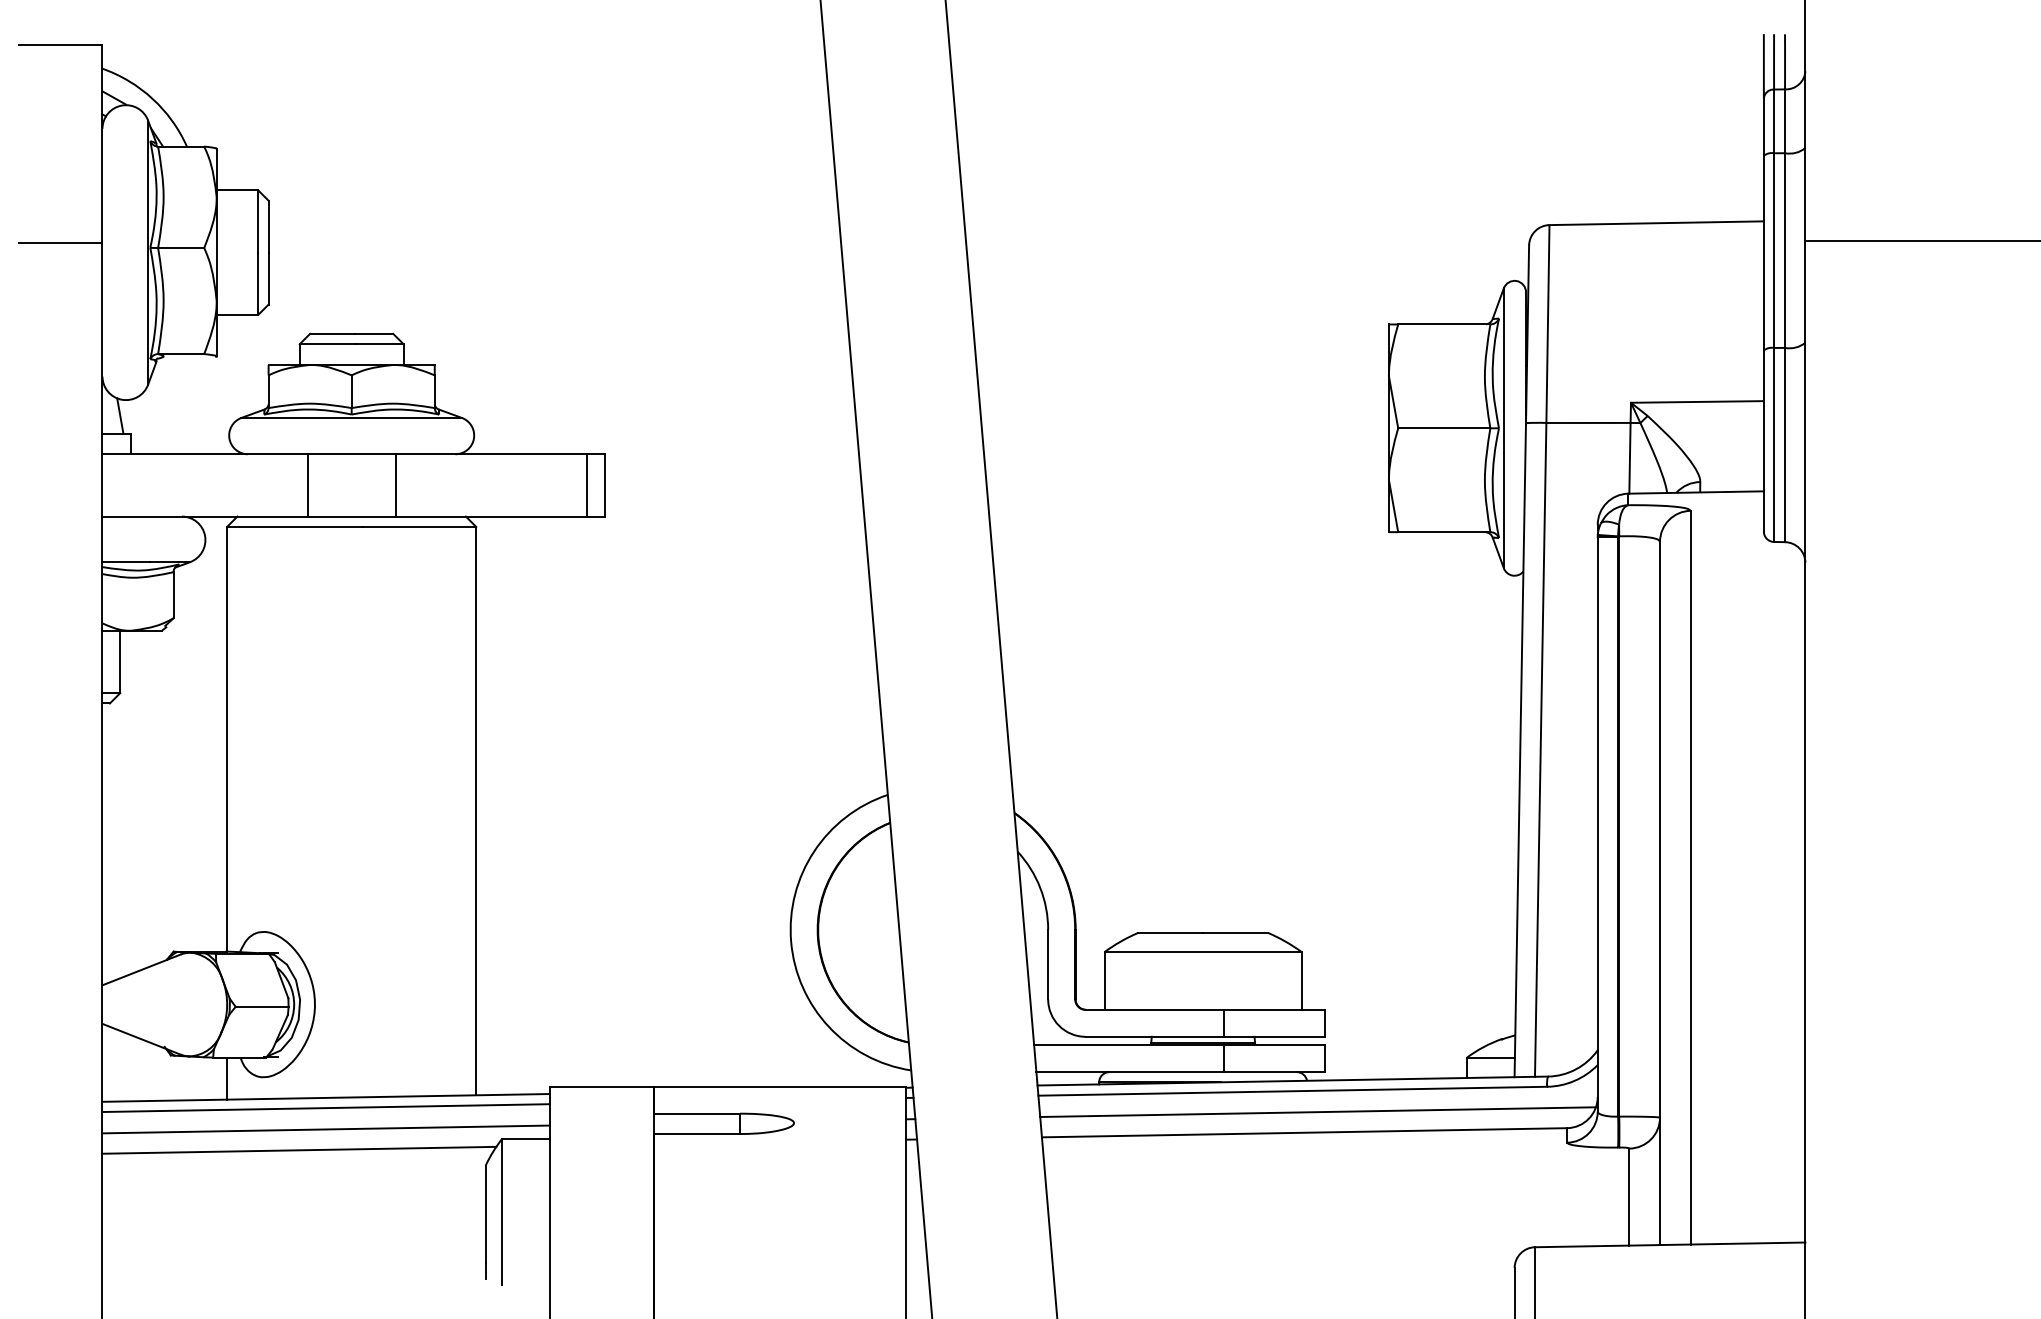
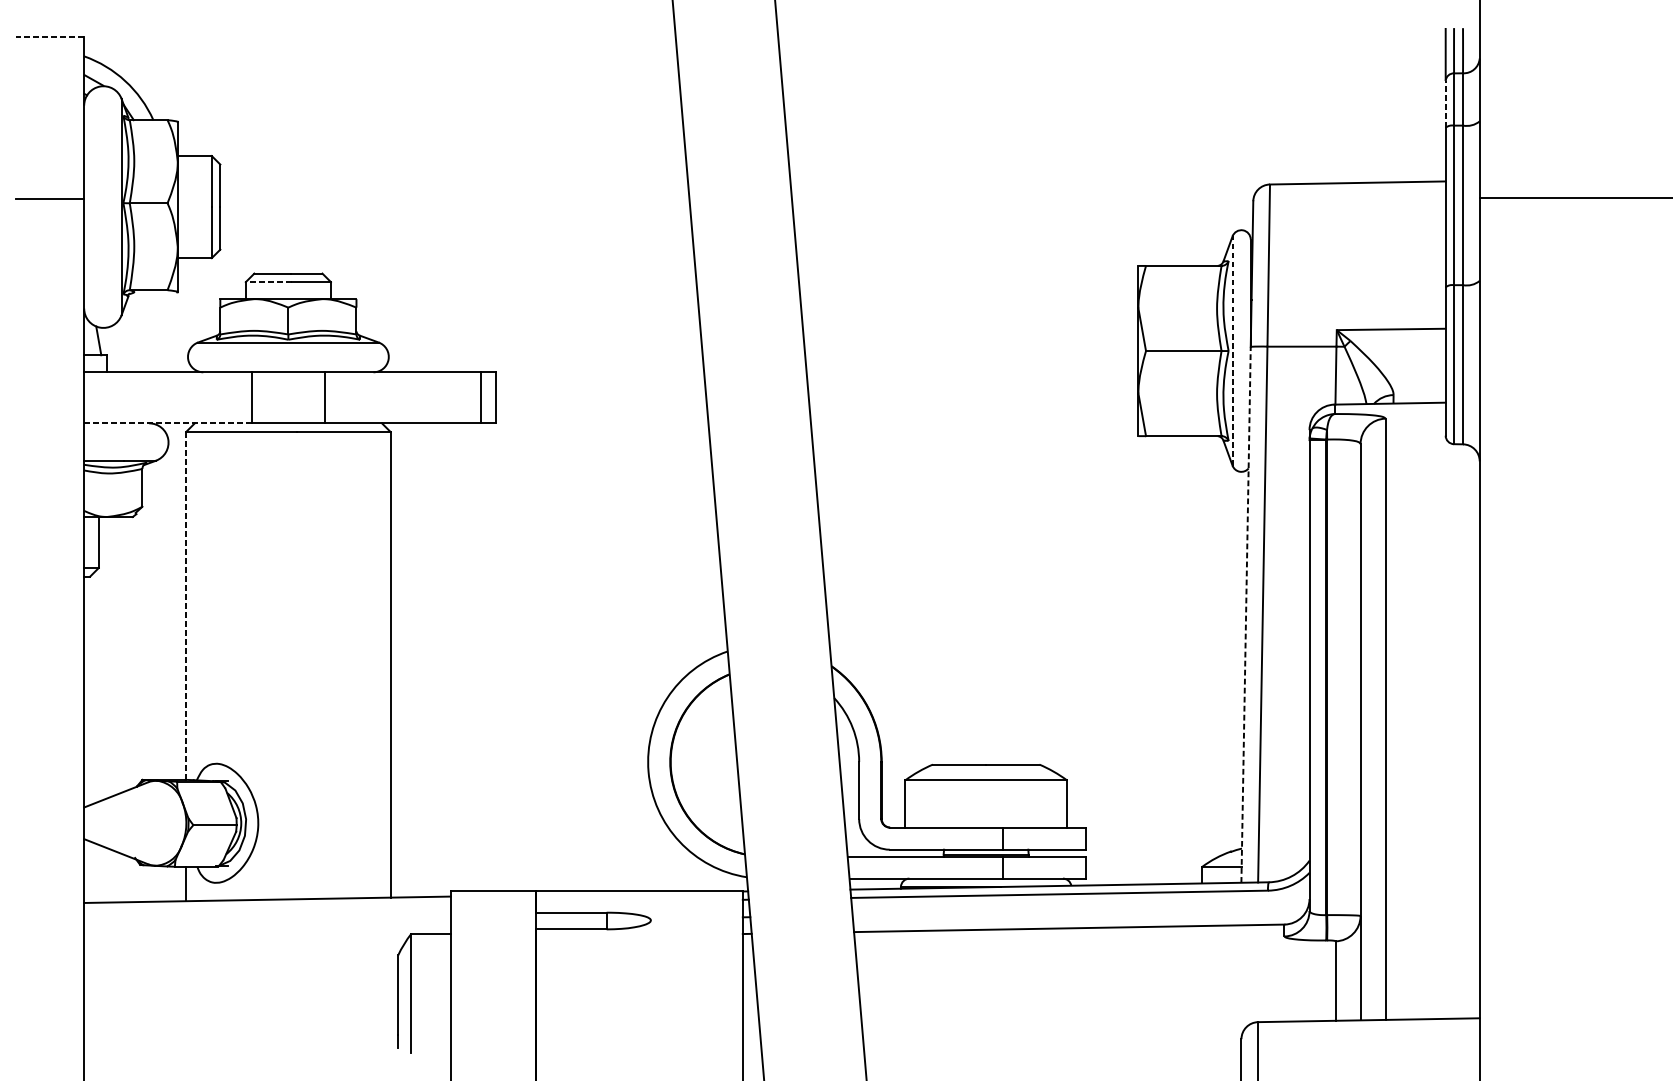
line: (60, 44) -> (49, 36), solid -> dashed
line: (1763, 127) -> (1445, 104), solid -> dashed
line: (327, 344) -> (268, 282), solid -> dashed
line: (1503, 428) -> (1232, 351), solid -> dashed
line: (205, 516) -> (168, 423), solid -> dashed
line: (227, 739) -> (186, 606), solid -> dashed
line: (1520, 749) -> (1246, 614), solid -> dashed
line: (326, 1108) -> (267, 908), removed
line: (1318, 1112) -> (1080, 911), removed
line: (326, 1129) -> (267, 925), removed
line: (299, 1149) -> (245, 942), removed

